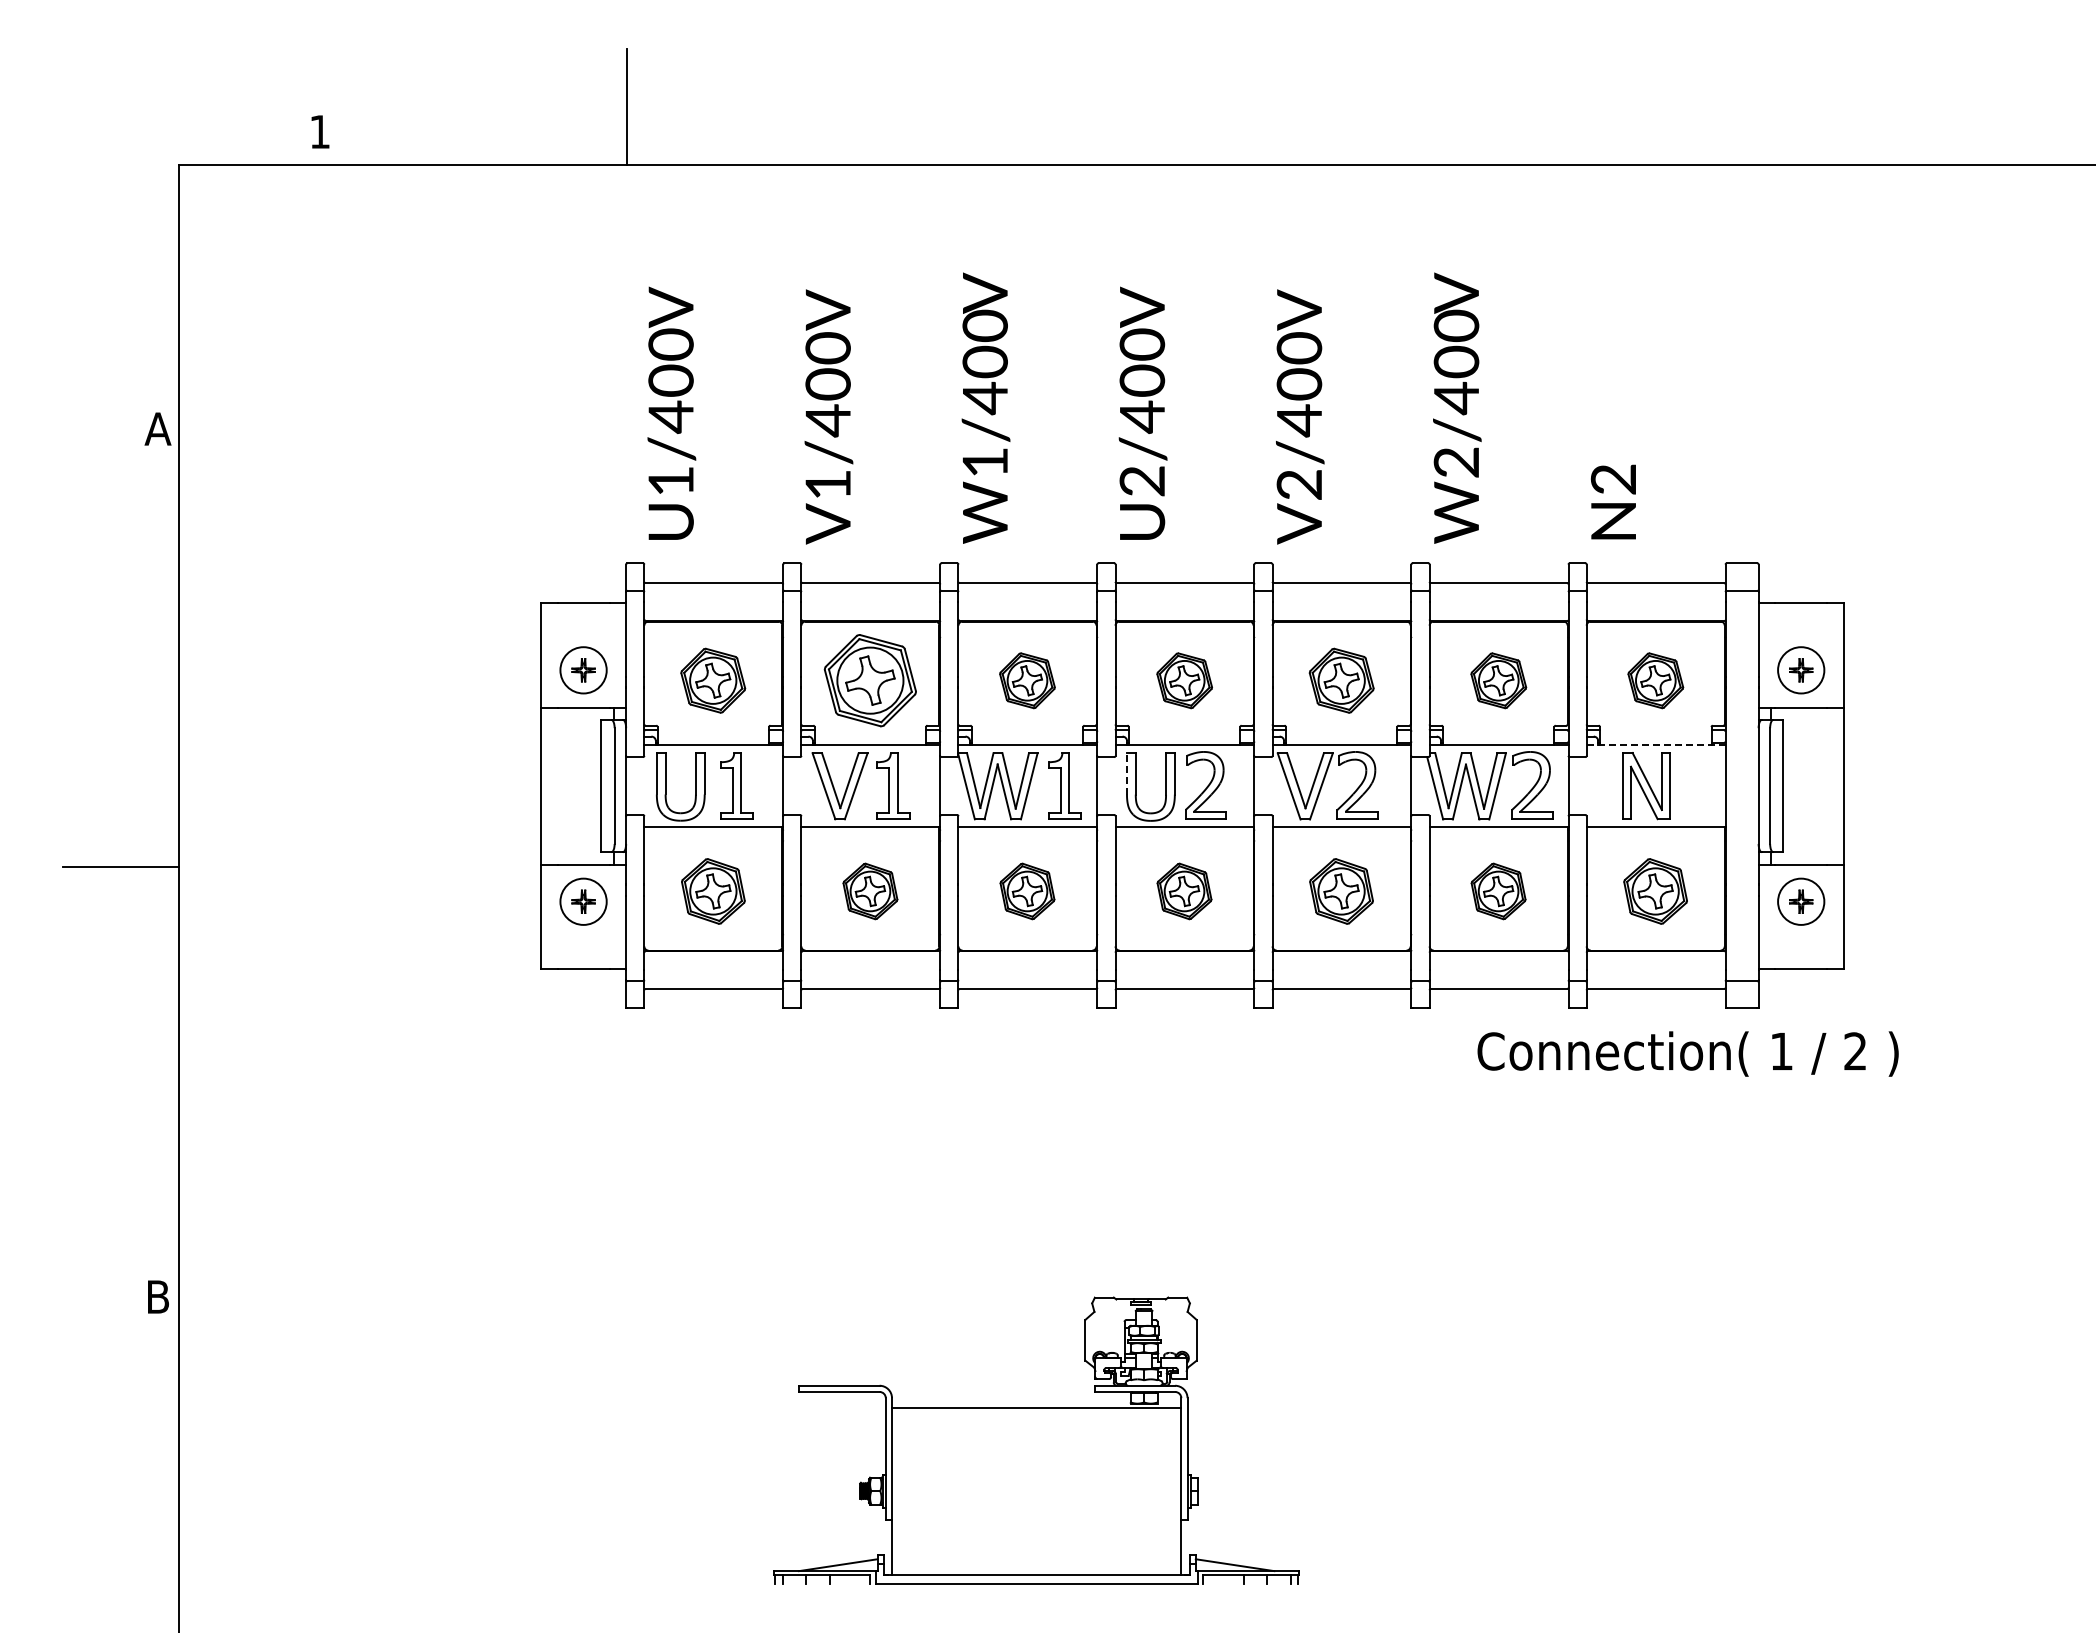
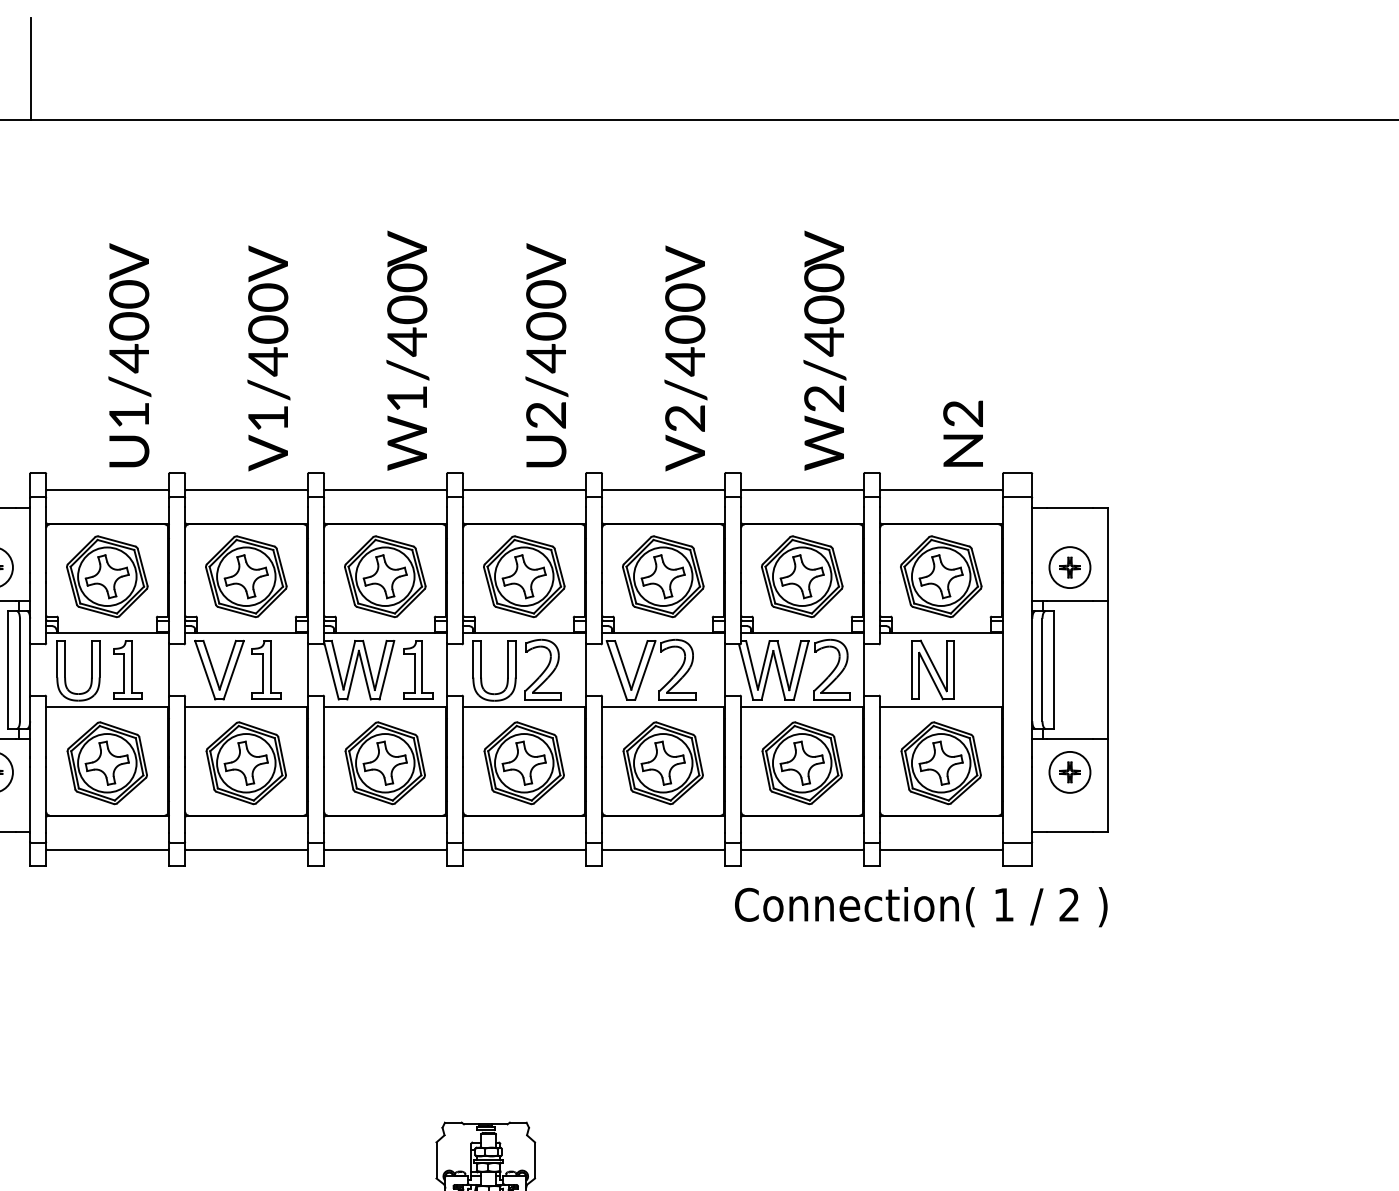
text: (1141, 408) -> (545, 350), moved
part: (712, 680) -> (106, 576), size x1.43
part: (1027, 680) -> (385, 576), size x1.67
part: (1184, 680) -> (524, 576), size x1.67
part: (1341, 680) -> (663, 576), size x1.43
part: (1498, 680) -> (802, 576), size x1.67
part: (1655, 680) -> (941, 576), size x1.67
line: (1655, 744) -> (941, 633), dashed -> solid
line: (1126, 773) -> (472, 658), dashed -> solid
part: (713, 891) -> (107, 763), size x1.43
part: (870, 891) -> (246, 763), size x1.67
part: (1027, 891) -> (385, 763), size x1.67
part: (1184, 891) -> (524, 763), size x1.67
part: (1341, 891) -> (663, 763), size x1.43
part: (1498, 891) -> (802, 763), size x1.67
part: (1655, 891) -> (941, 763), size x1.43
text: (1687, 1053) -> (920, 906), moved

